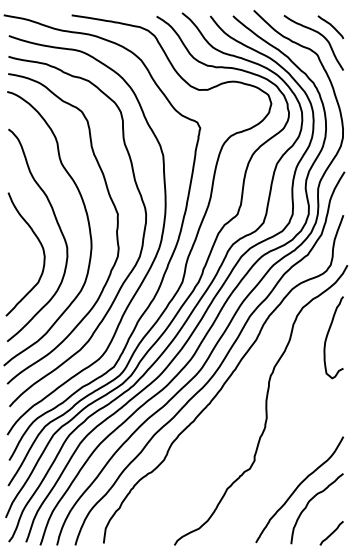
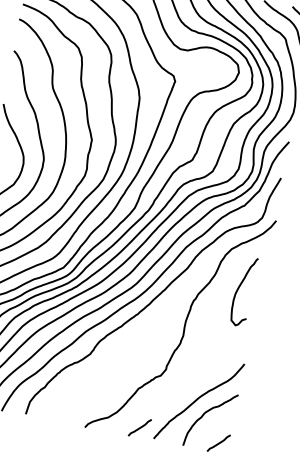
curve: (328, 335) -> (239, 288), moved
line: (237, 533) -> (139, 427), added

